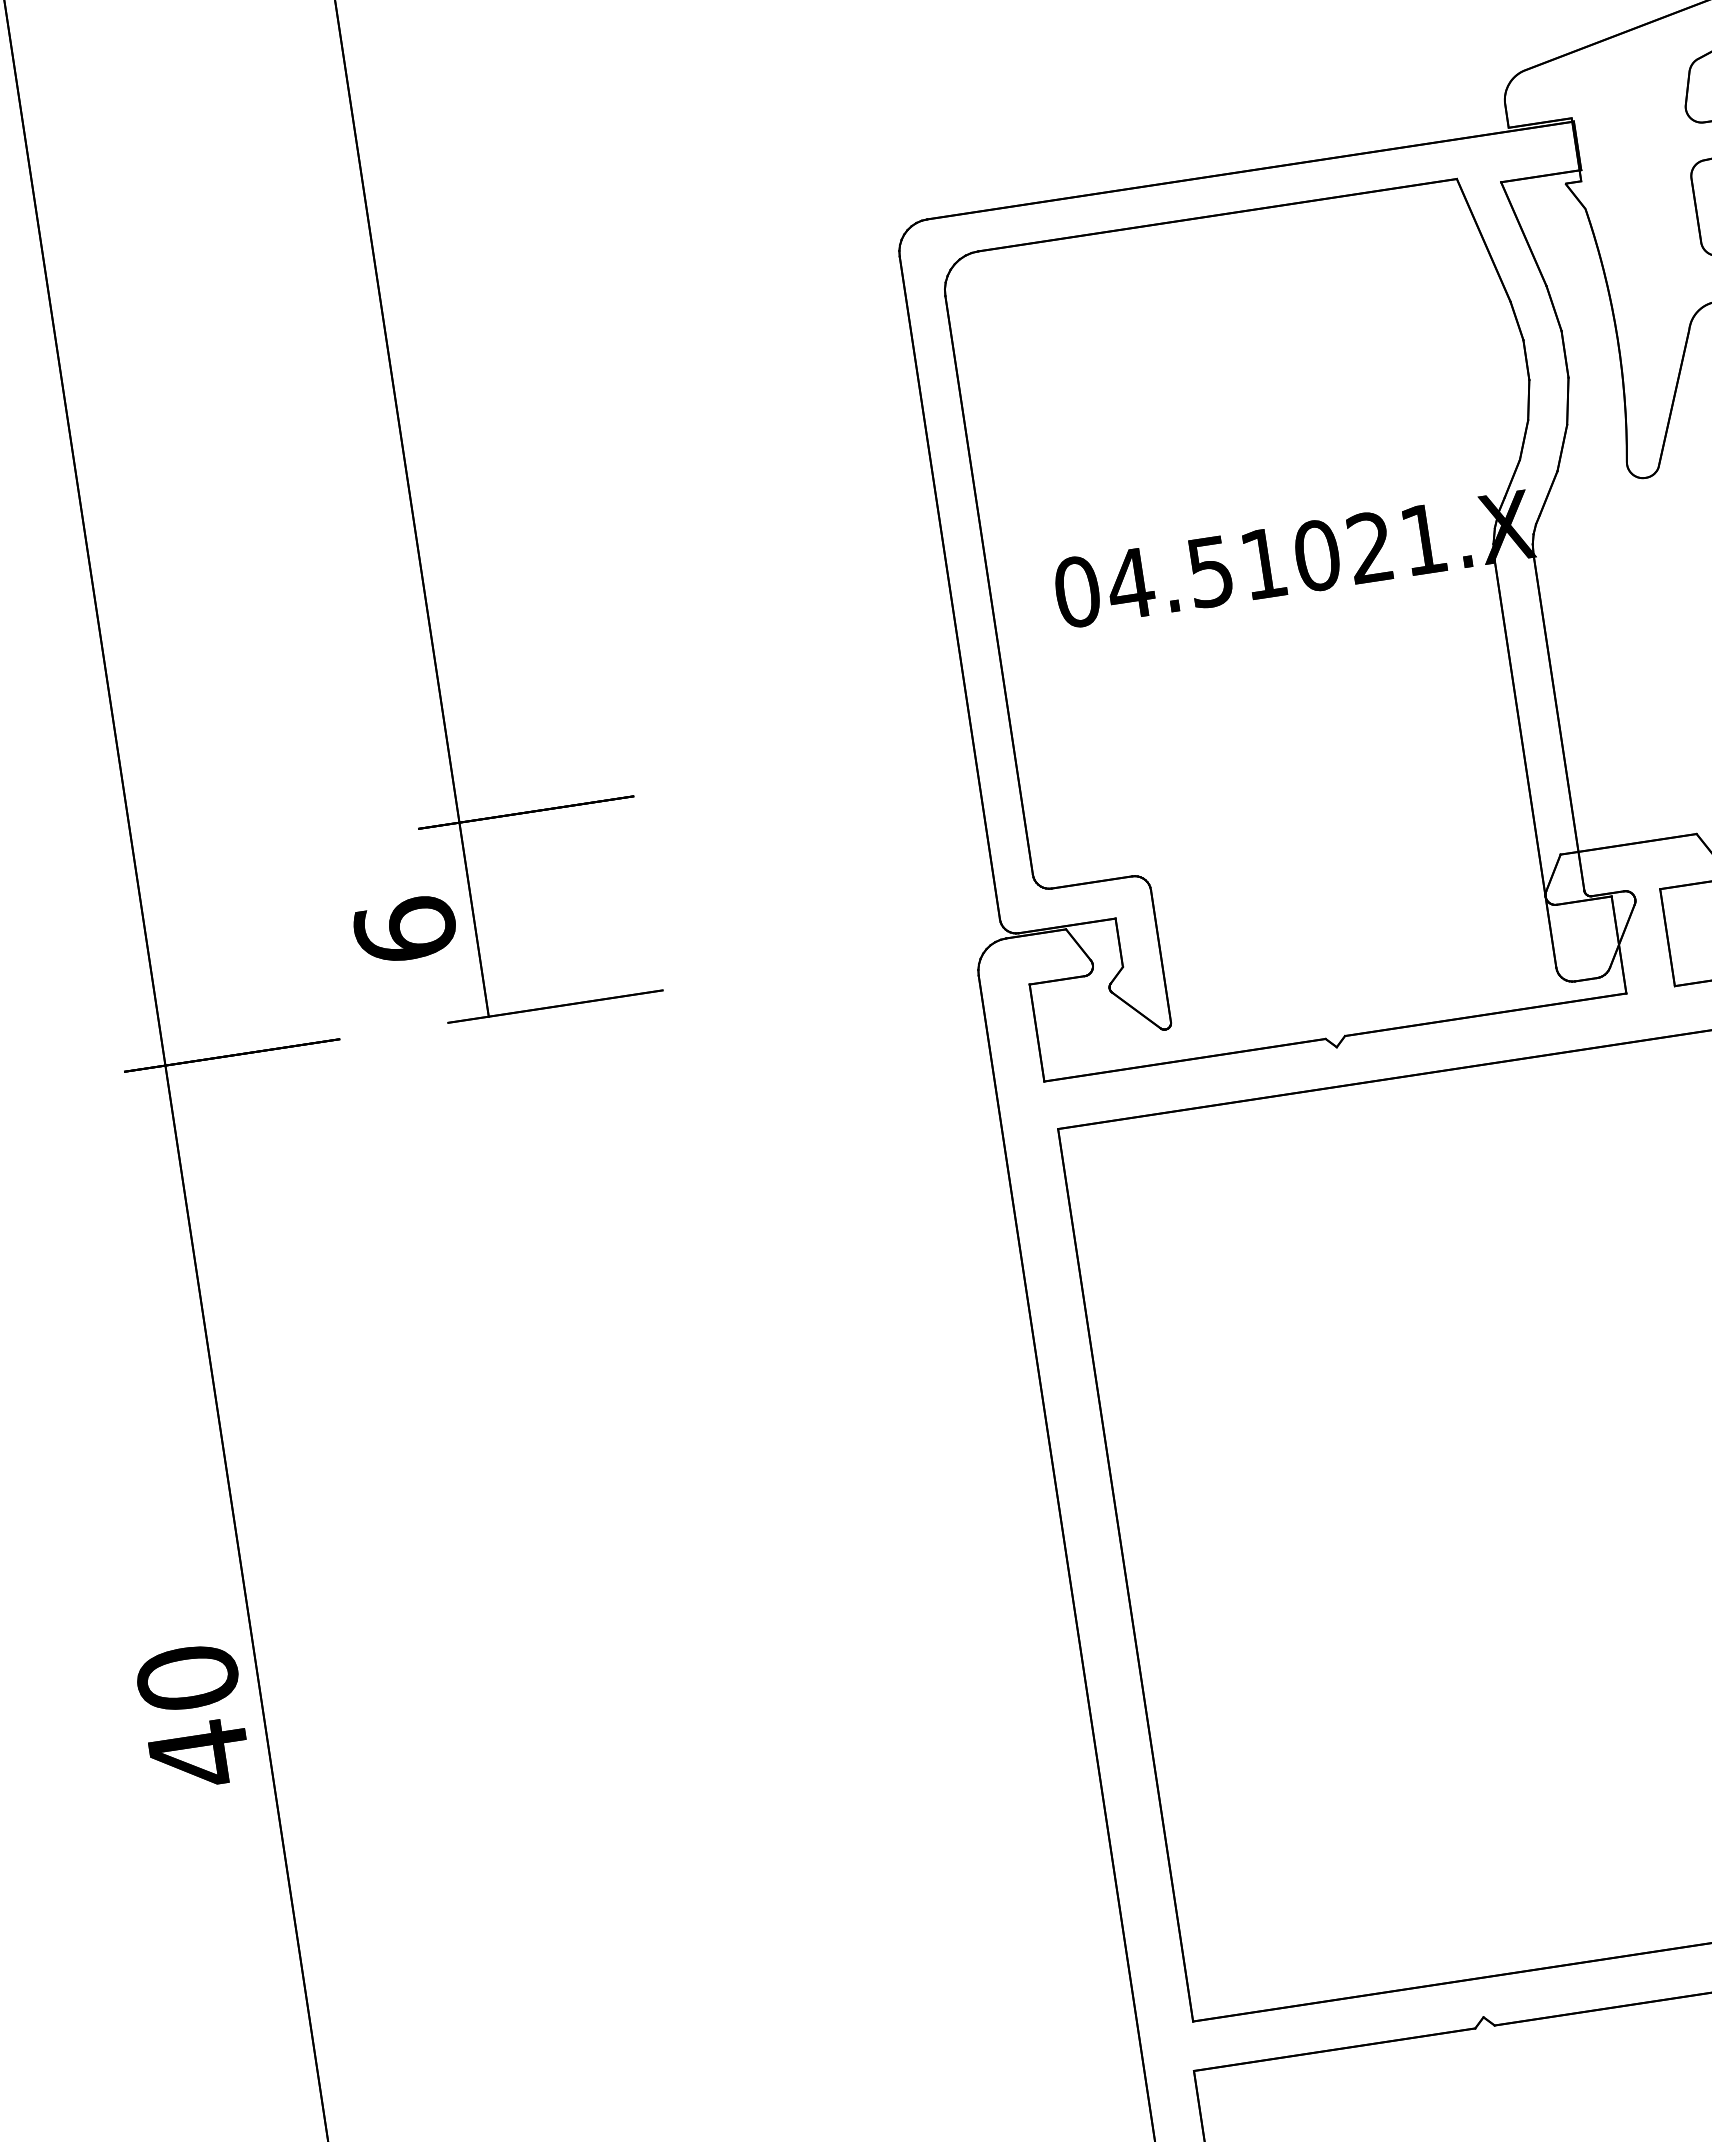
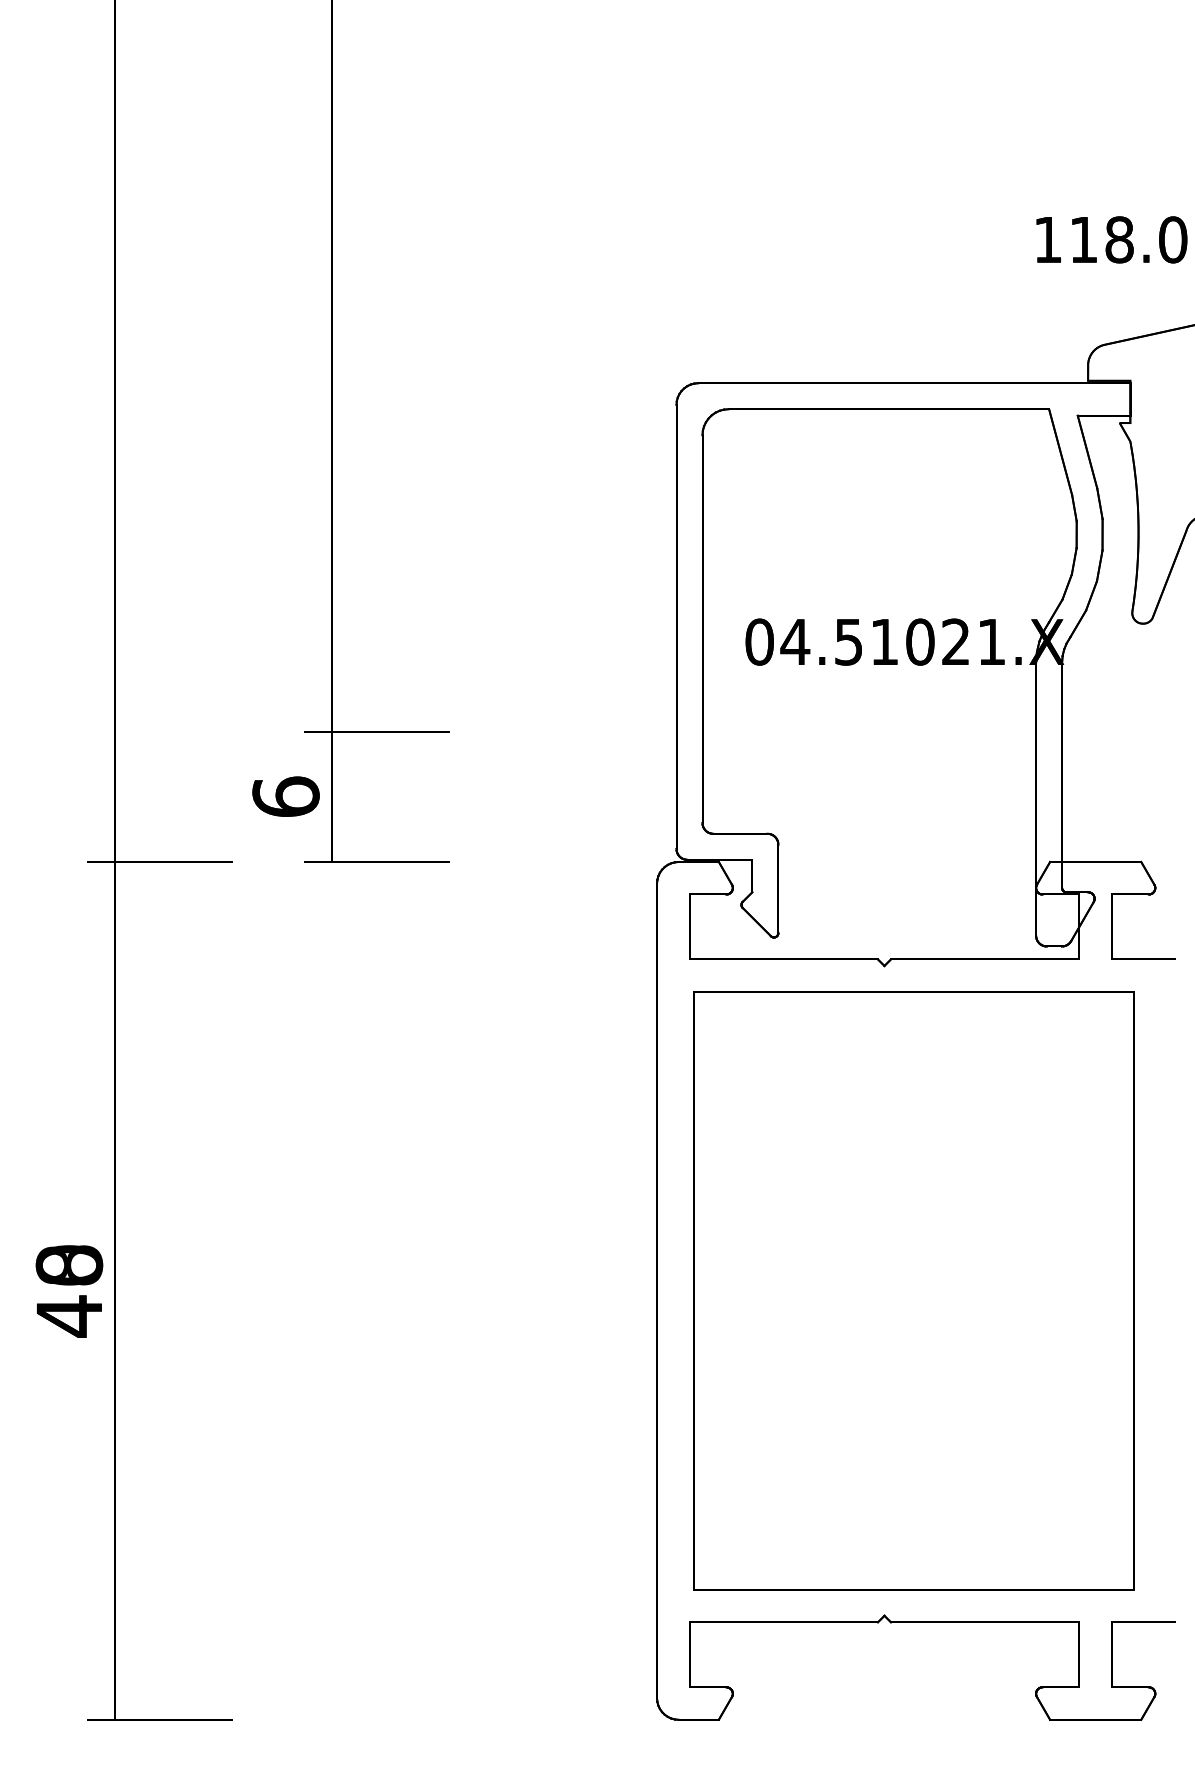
text: (187, 1678) -> (69, 1265), 40 -> 48

